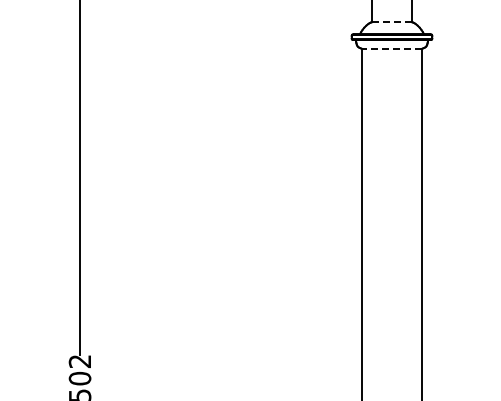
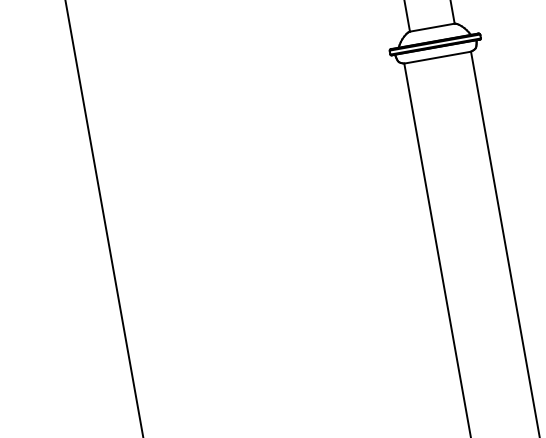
line: (392, 22) -> (432, 27), dashed -> solid
line: (392, 48) -> (438, 57), dashed -> solid

